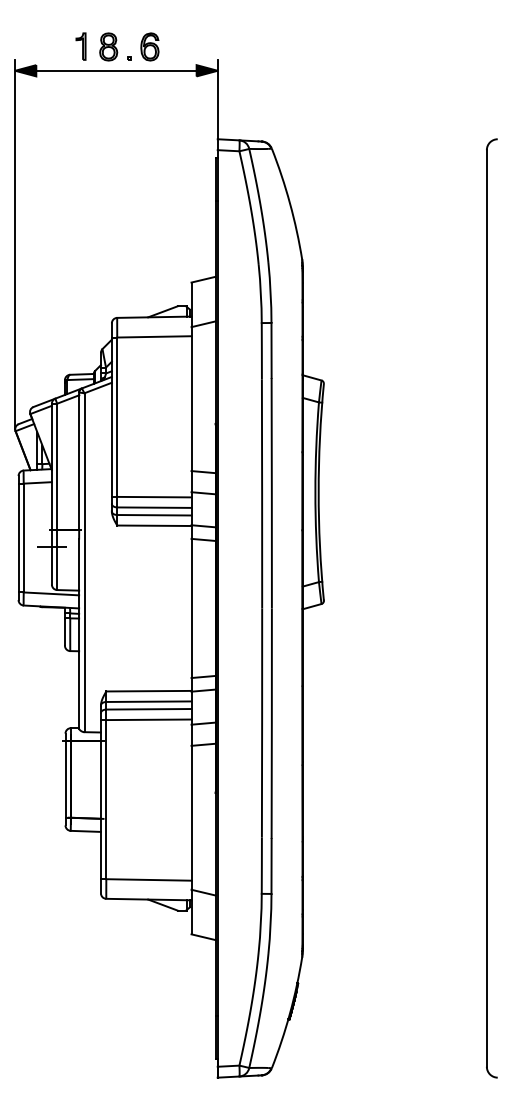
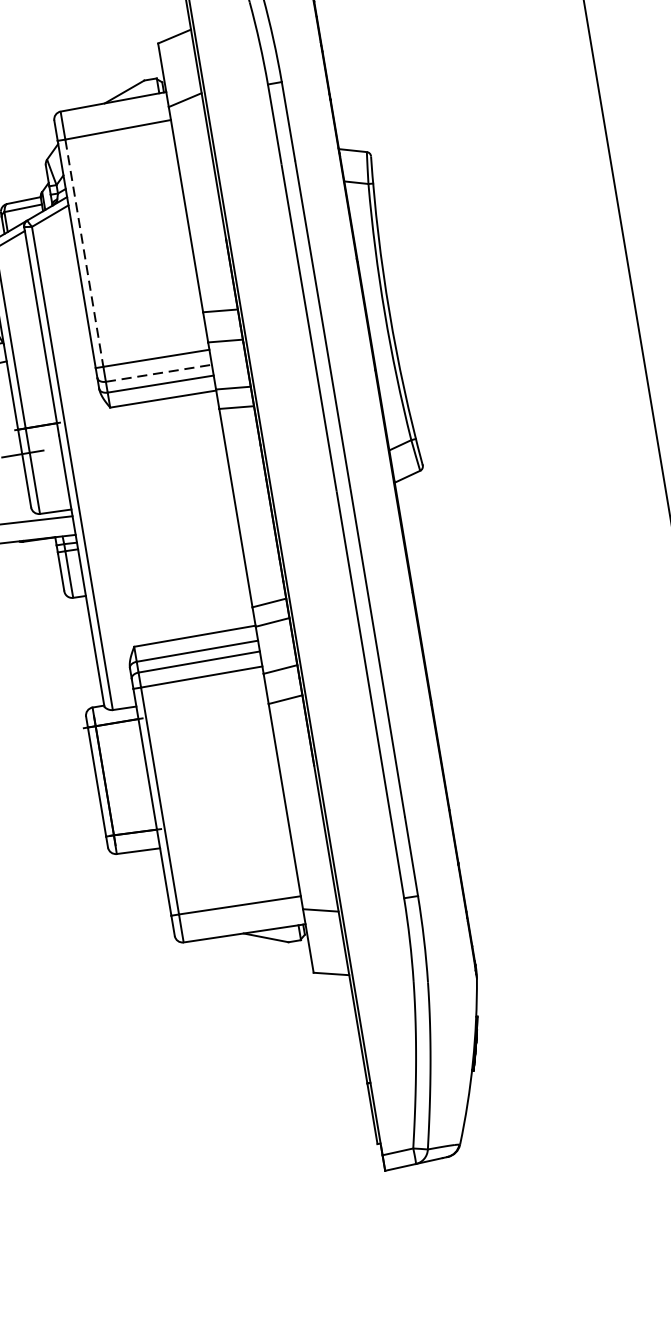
line: (117, 417) -> (84, 253), solid -> dashed
line: (154, 507) -> (159, 373), solid -> dashed

